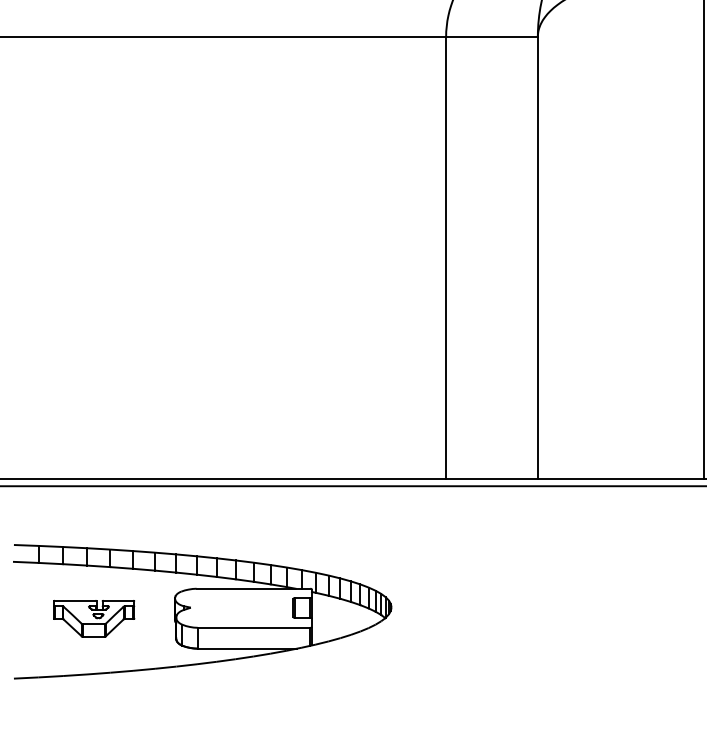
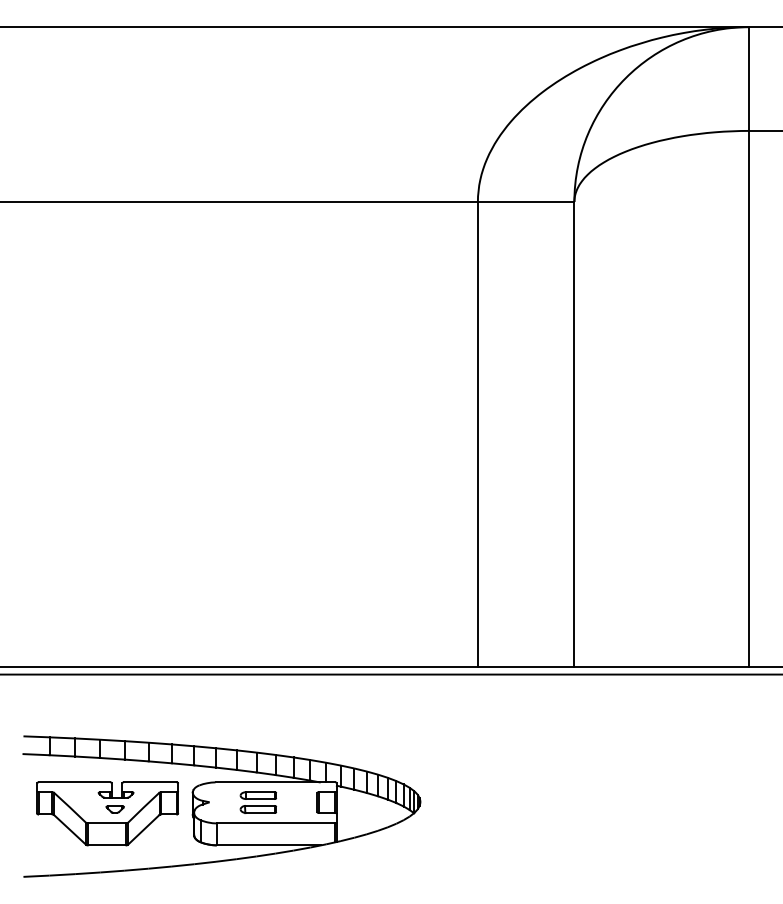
part: (236, 607) -> (257, 802), added
part: (93, 618) -> (107, 813), size x1.67

